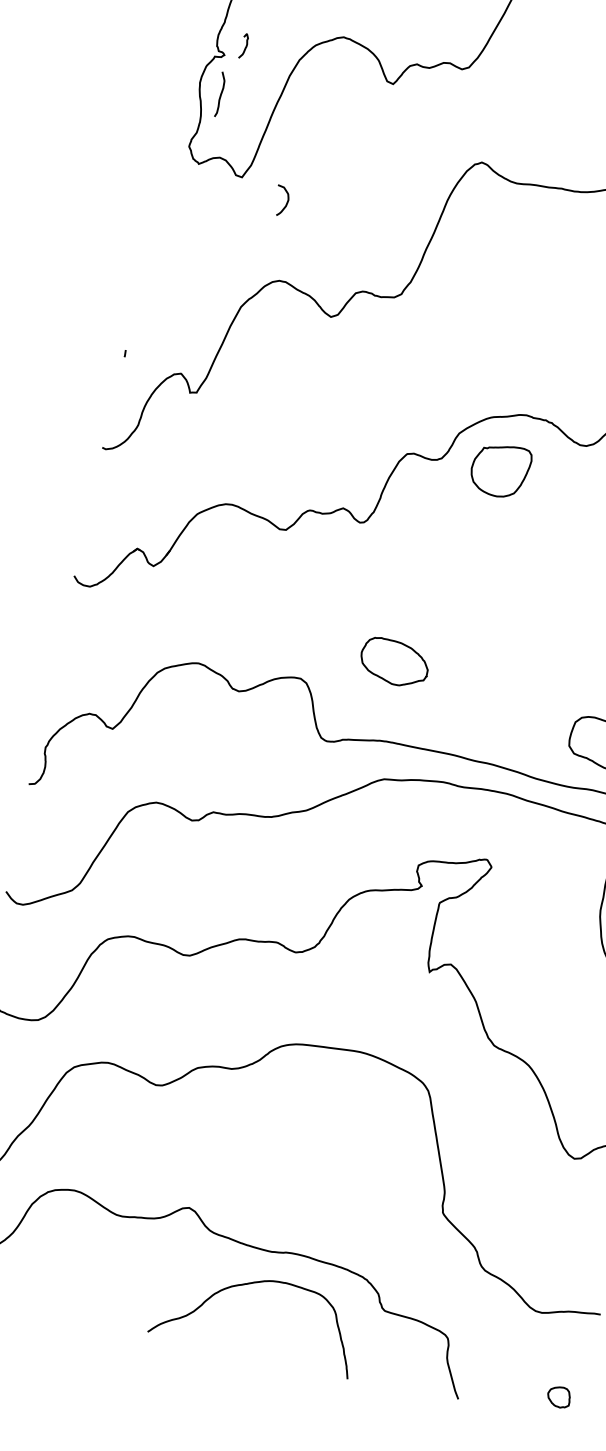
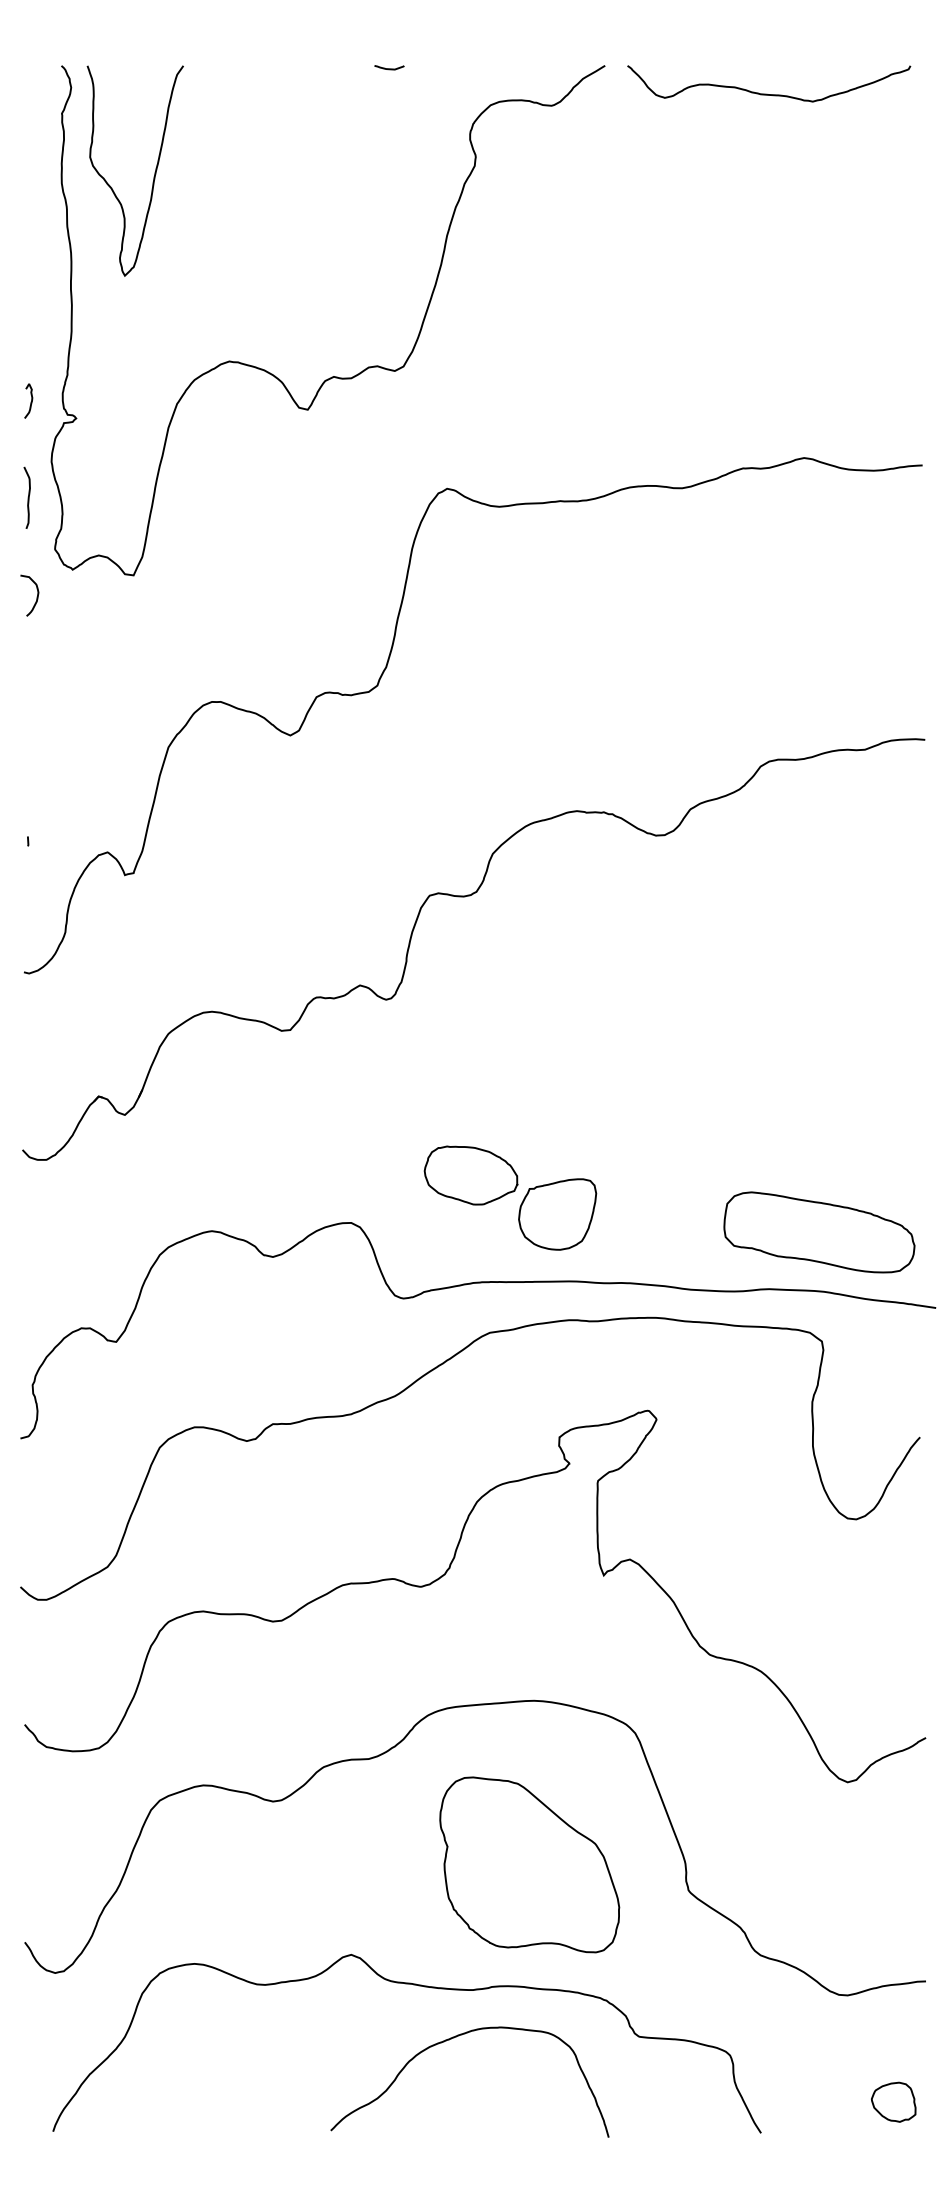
curve: (245, 47) -> (30, 402), moved
curve: (220, 94) -> (27, 497), moved
curve: (286, 202) -> (36, 596), moved
part: (500, 470) -> (557, 1214), moved
part: (331, 1169) -> (529, 1864), added
part: (558, 1396) -> (893, 2101), size x1.43

